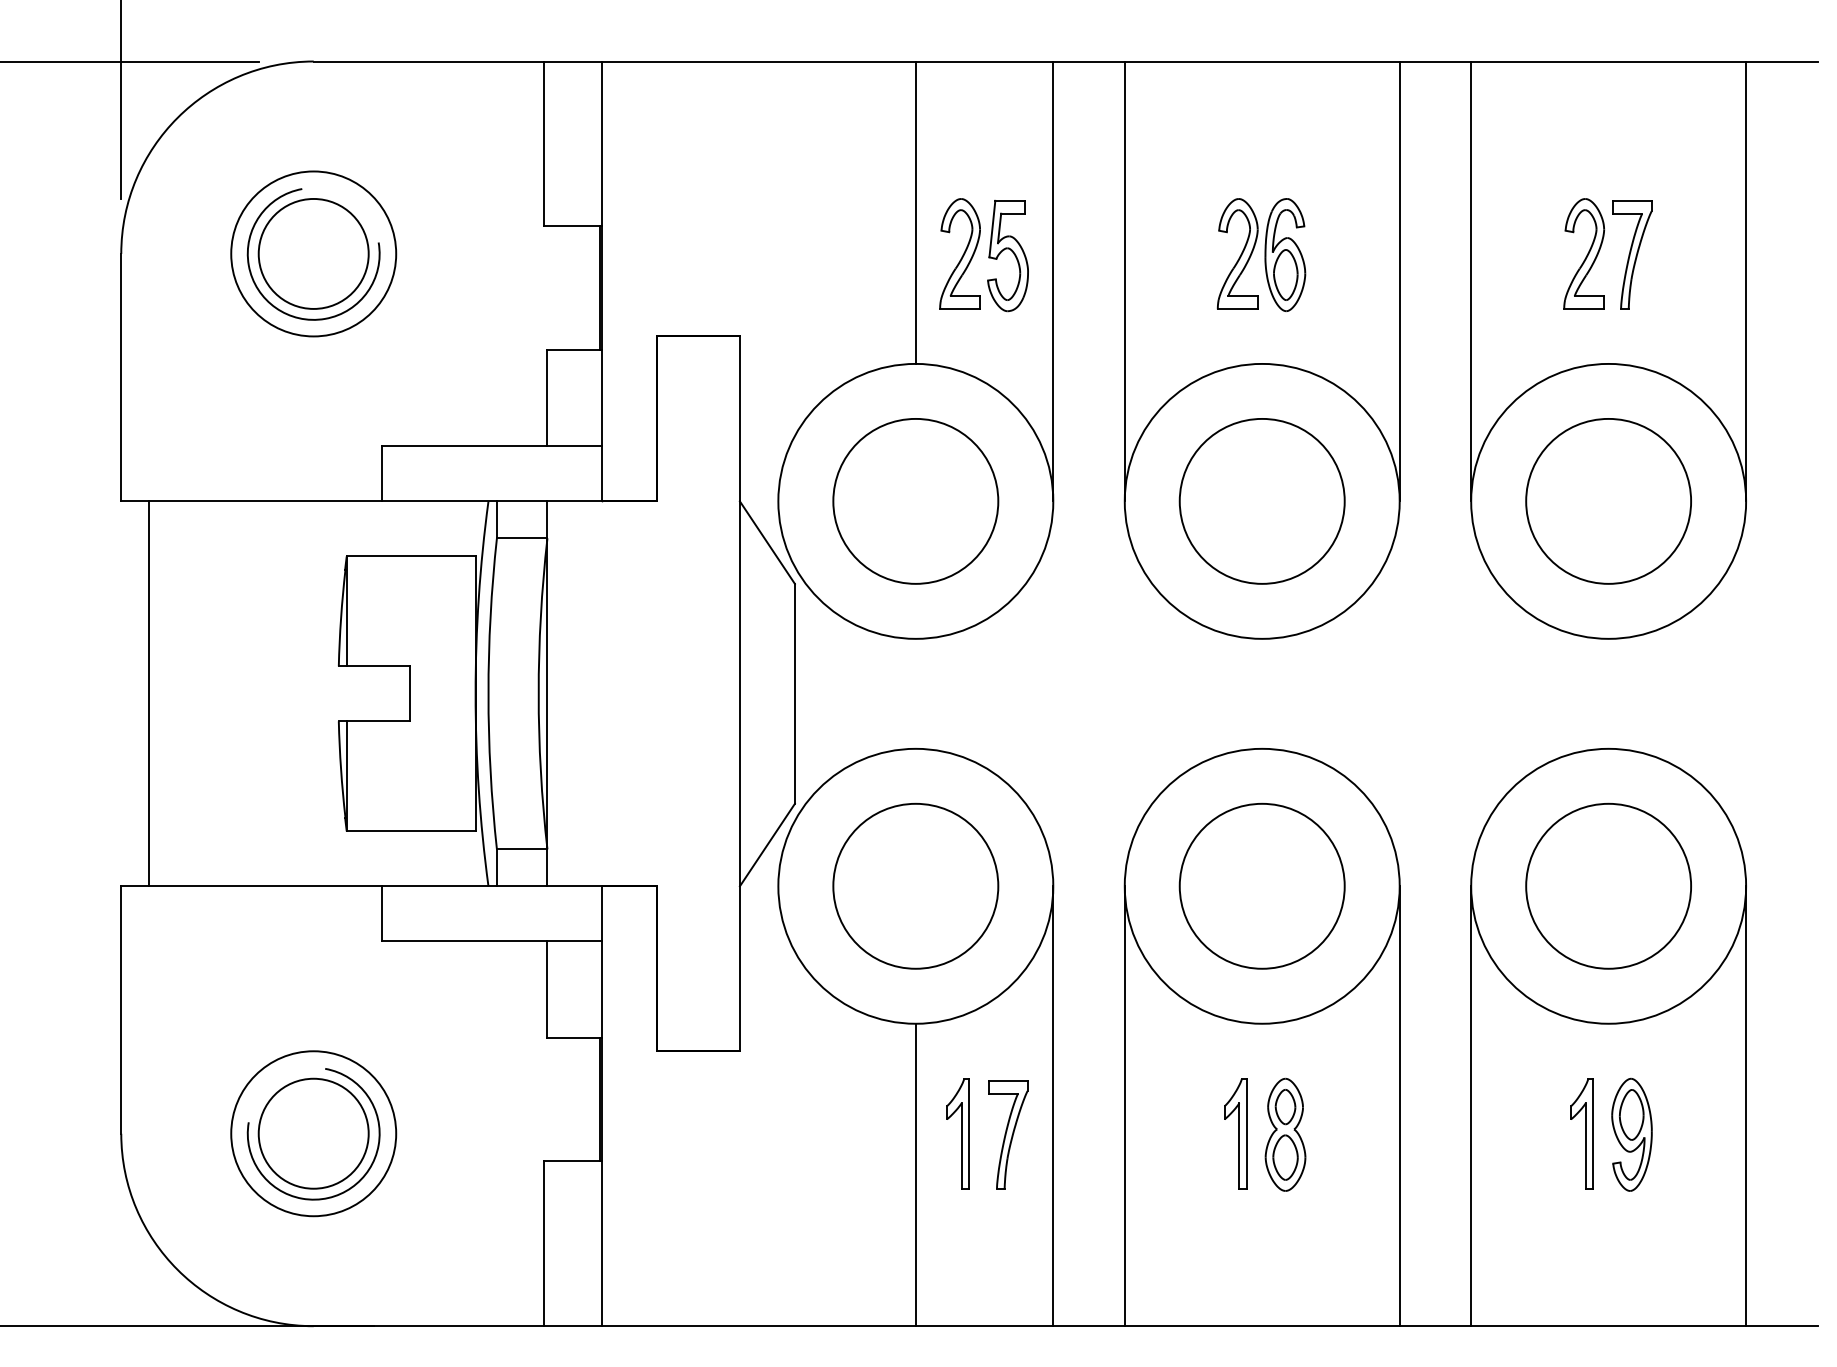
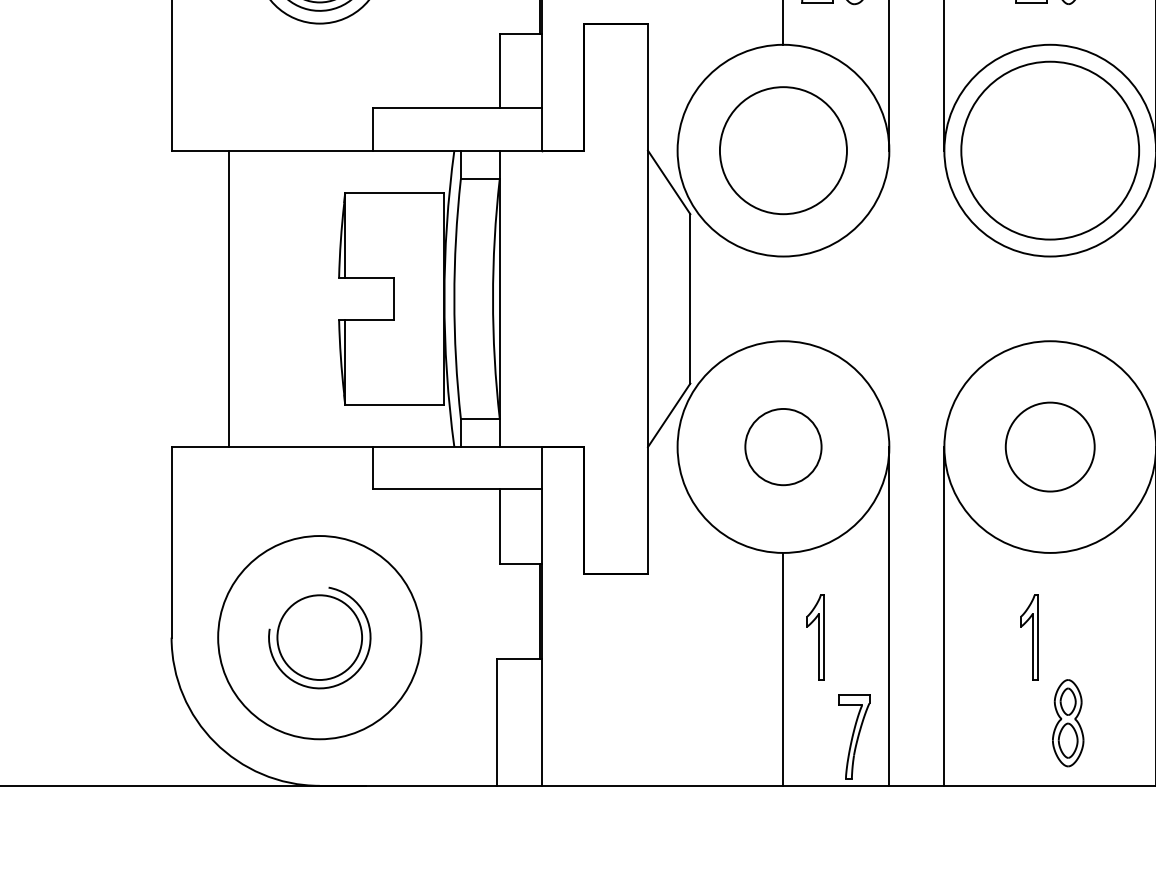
circle: (1261, 500) -> (1049, 149), size x1.4
line: (148, 693) -> (228, 298), moved
circle: (915, 885) -> (783, 446), size x0.6
circle: (1261, 885) -> (1049, 446), size x0.7
circle: (313, 1133) -> (319, 637), size x1.6
part: (1008, 1134) -> (854, 736), moved
part: (1285, 1134) -> (1068, 722), moved

